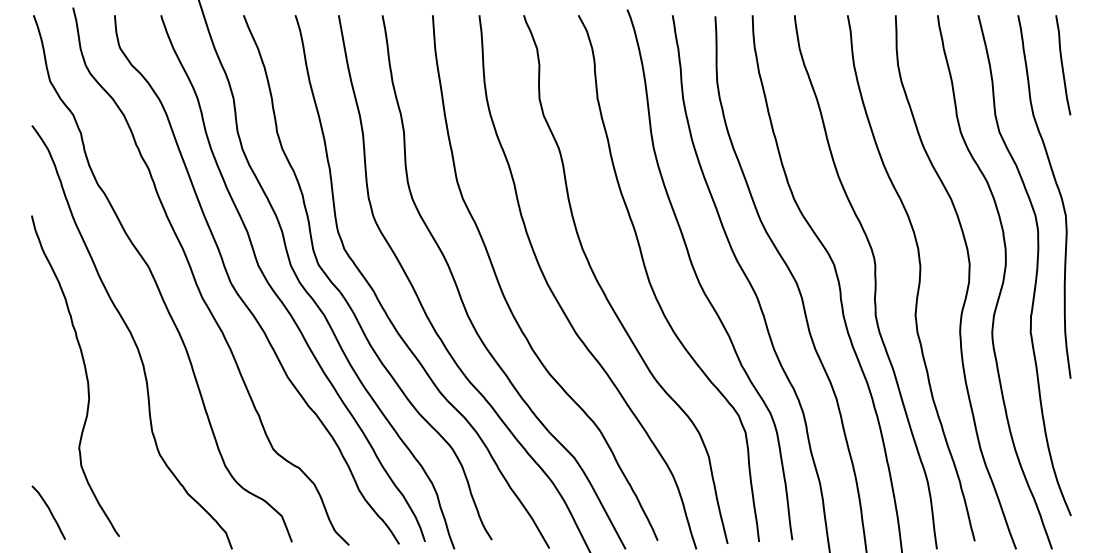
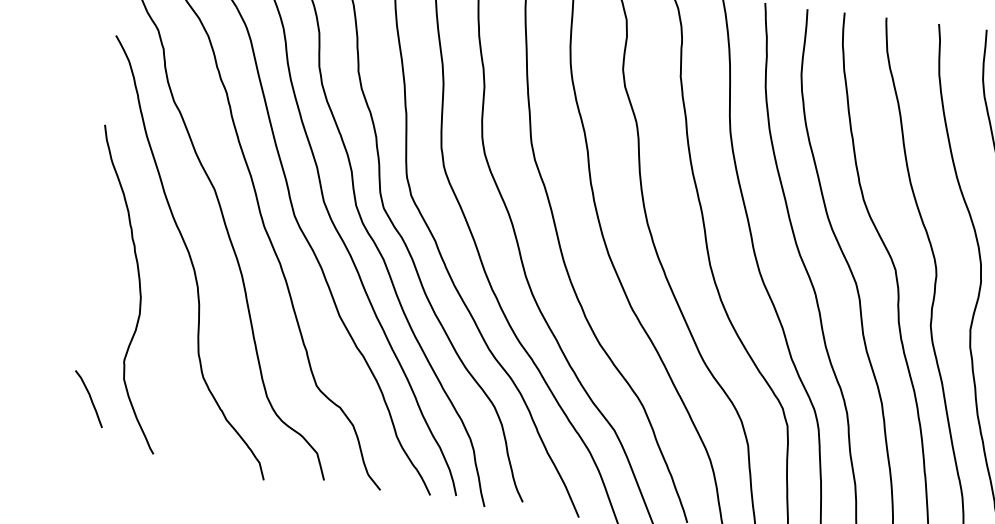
curve: (49, 511) -> (89, 397), moved

